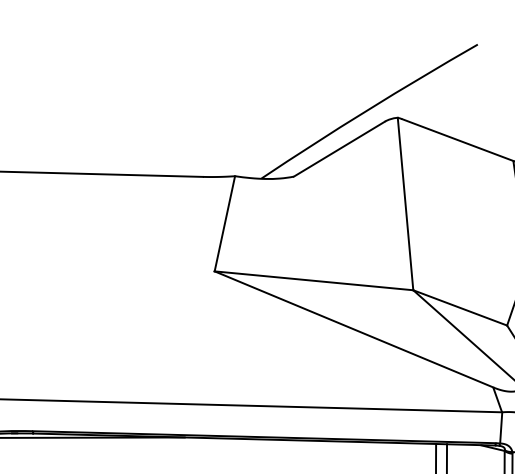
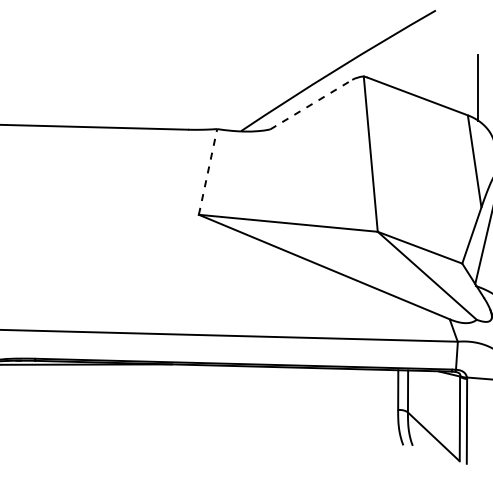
line: (339, 148) -> (311, 104), solid -> dashed
line: (225, 223) -> (208, 171), solid -> dashed

